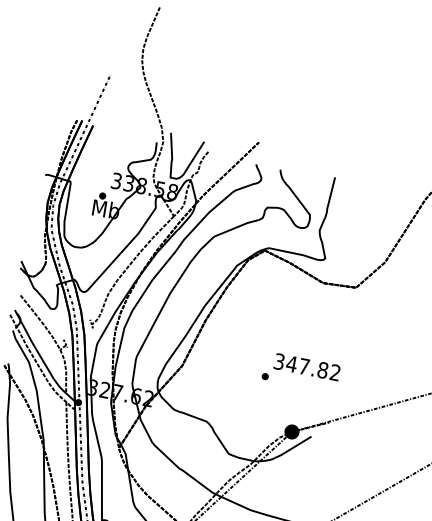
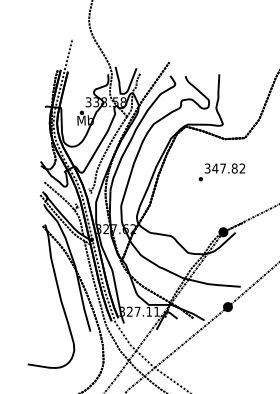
text: (300, 372) -> (221, 172), moved

